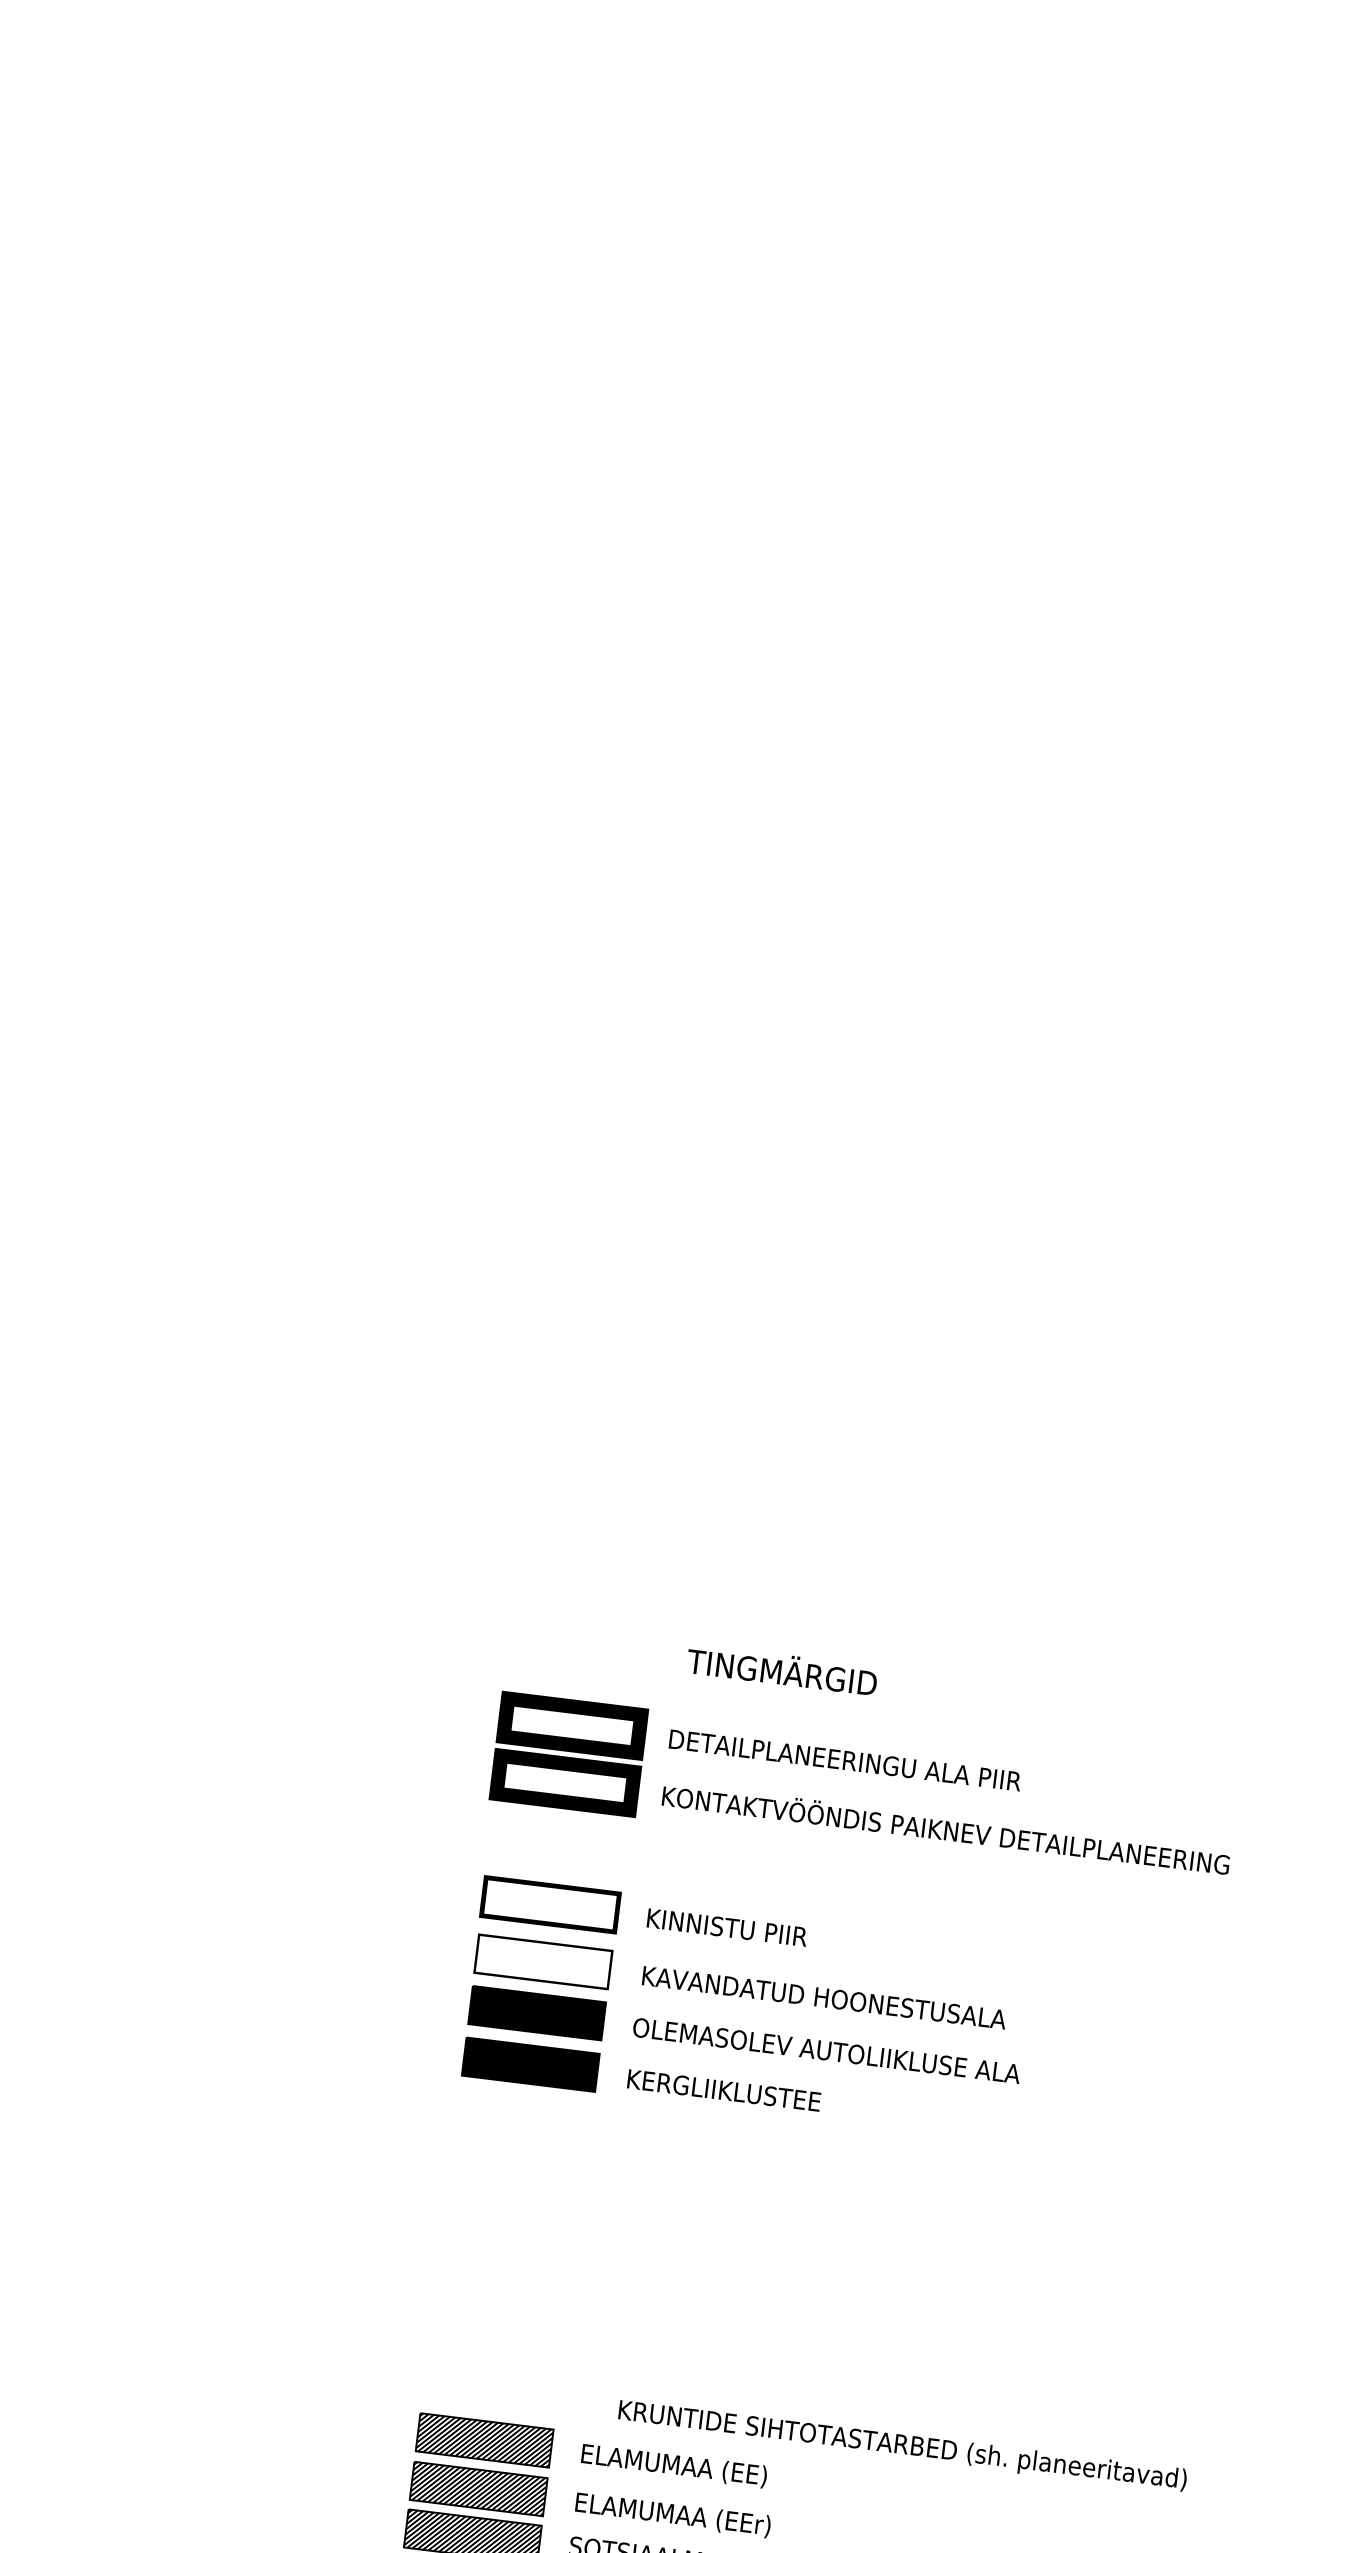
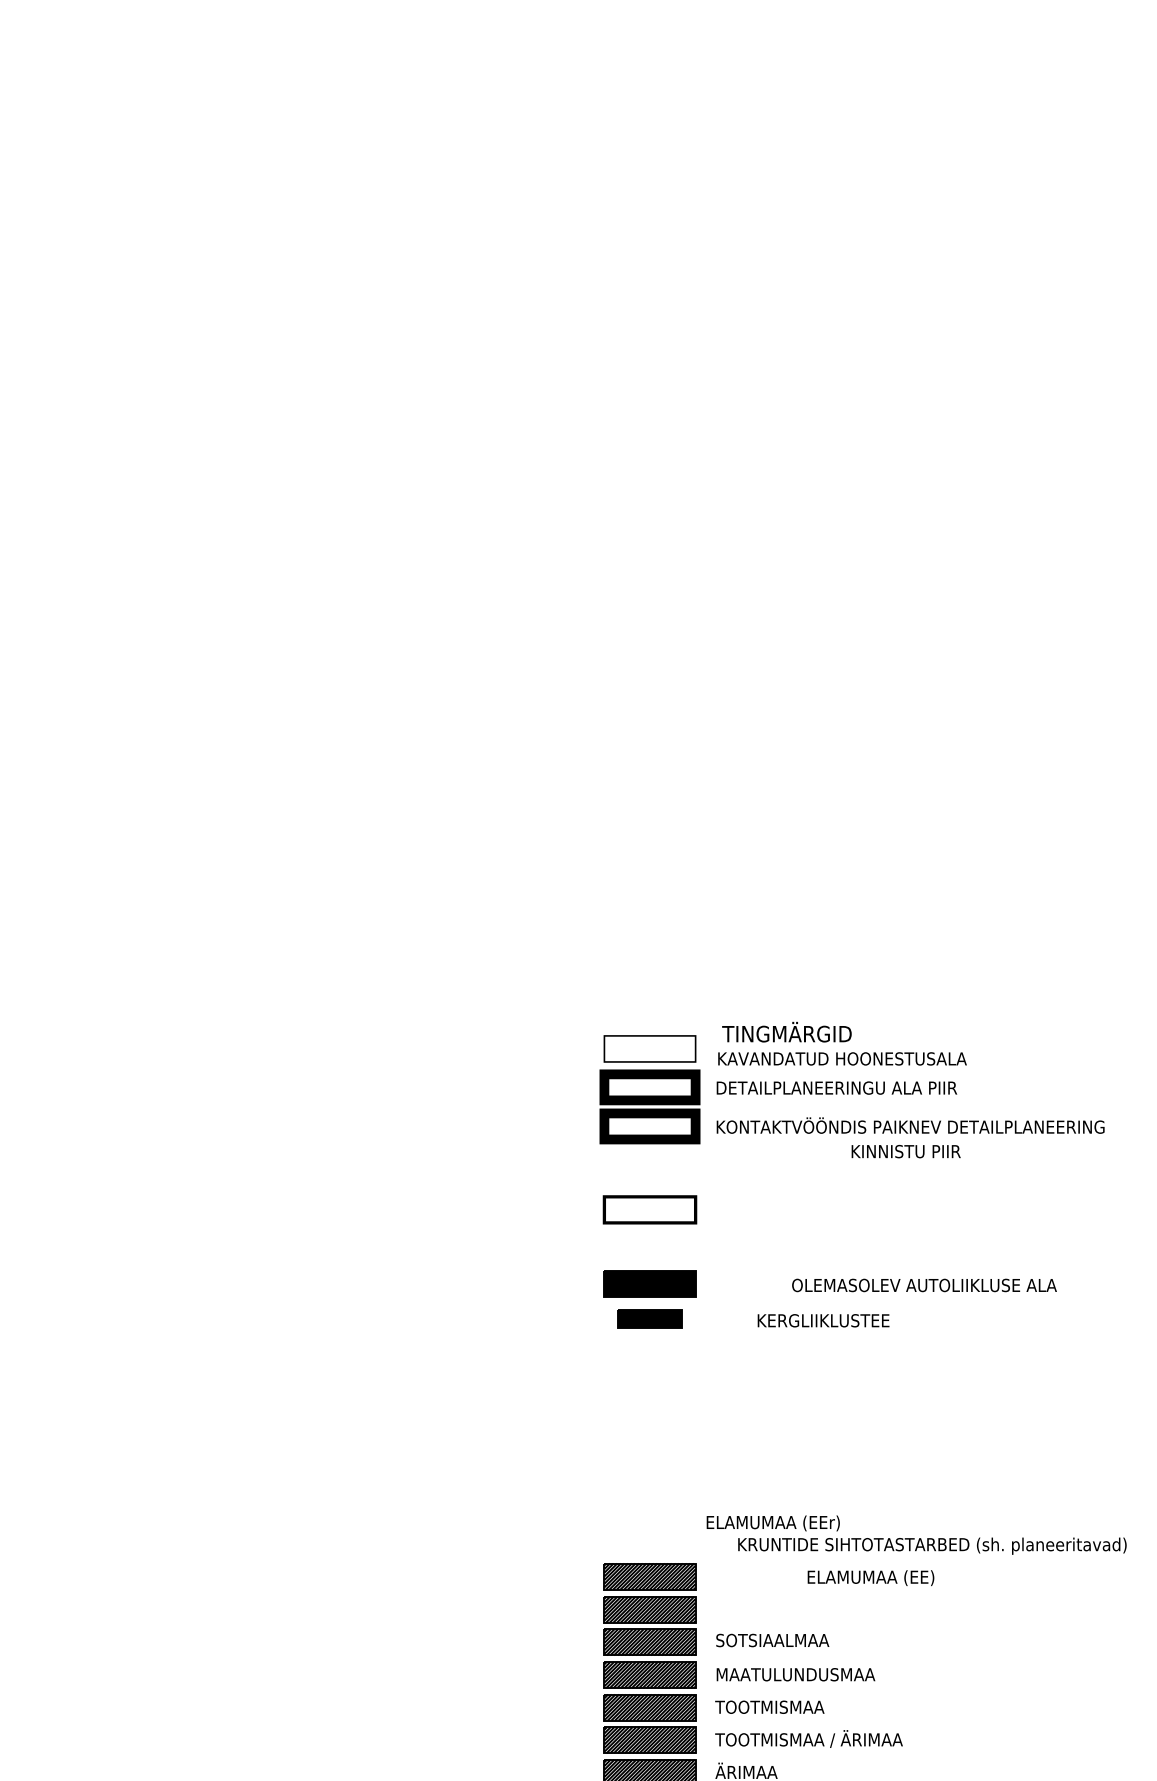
text: (726, 1927) -> (905, 1151), moved
part: (542, 1961) -> (649, 1048), moved
text: (824, 1997) -> (842, 1058), moved
text: (826, 2050) -> (924, 1285), moved
part: (530, 2063) -> (649, 1318), size x0.7
text: (724, 2090) -> (823, 1320), moved
text: (673, 2466) -> (870, 1578), moved
text: (671, 2515) -> (772, 1523), moved

